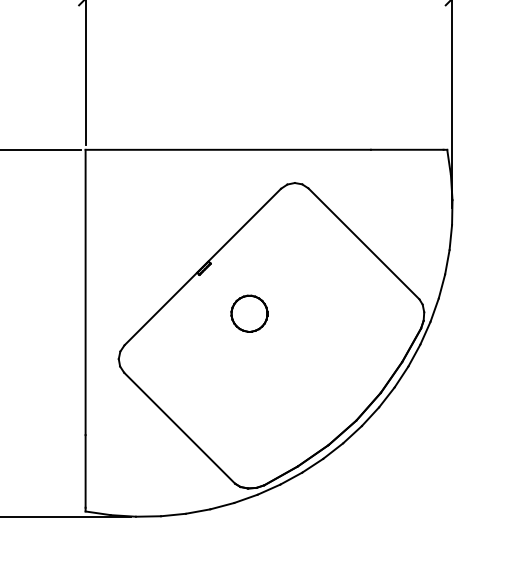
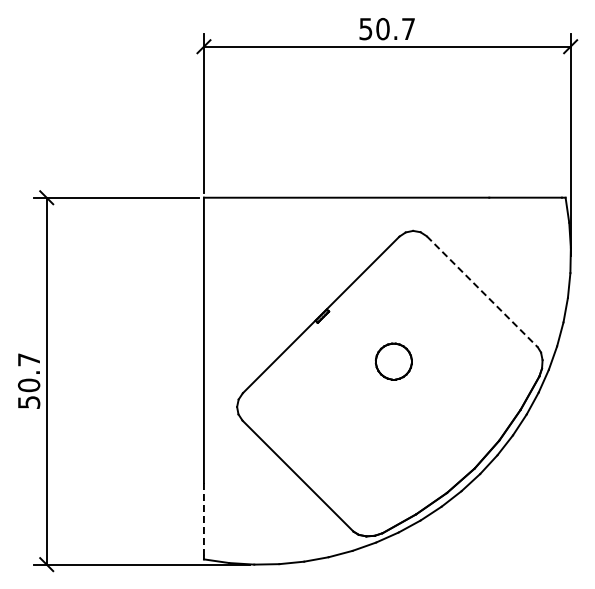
line: (364, 243) -> (482, 291), solid -> dashed
part: (249, 313) -> (393, 361), moved
line: (85, 471) -> (203, 519), solid -> dashed

